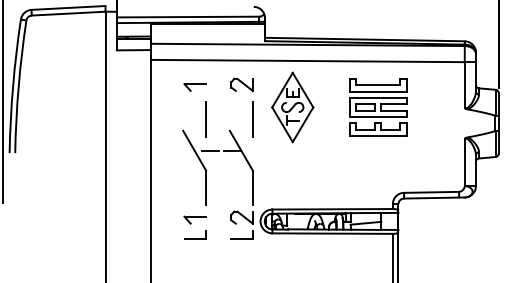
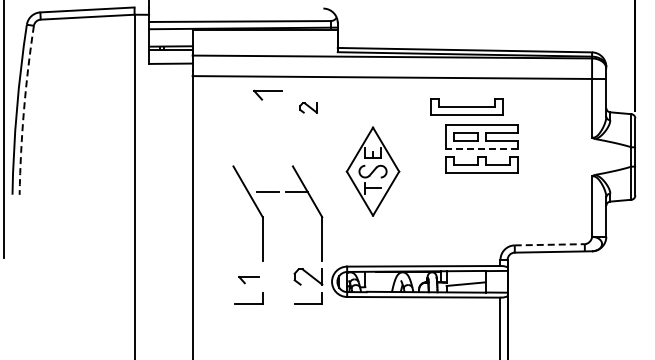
part: (242, 84) -> (308, 107), size x0.6
part: (377, 84) -> (466, 106), moved
arc: (19, 86) -> (24, 110), solid -> dashed
part: (194, 86) -> (267, 94), moved
part: (292, 107) -> (372, 171), moved
line: (377, 116) -> (481, 148), solid -> dashed
line: (205, 119) -> (262, 151), removed
line: (253, 119) -> (322, 151), removed
line: (432, 192) -> (550, 244), solid -> dashed
part: (194, 219) -> (248, 279), size x0.7

